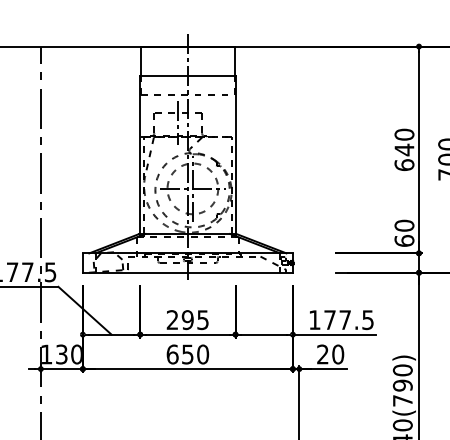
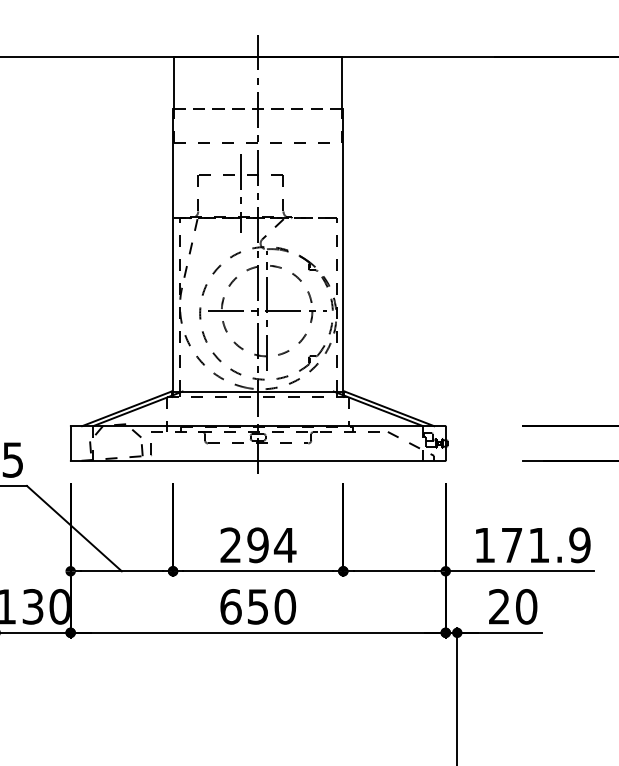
line: (187, 75) -> (257, 108), solid -> dashed
text: (356, 319) -> (559, 544), 177.5 -> 171.9
text: (202, 320) -> (284, 546), 295 -> 294

